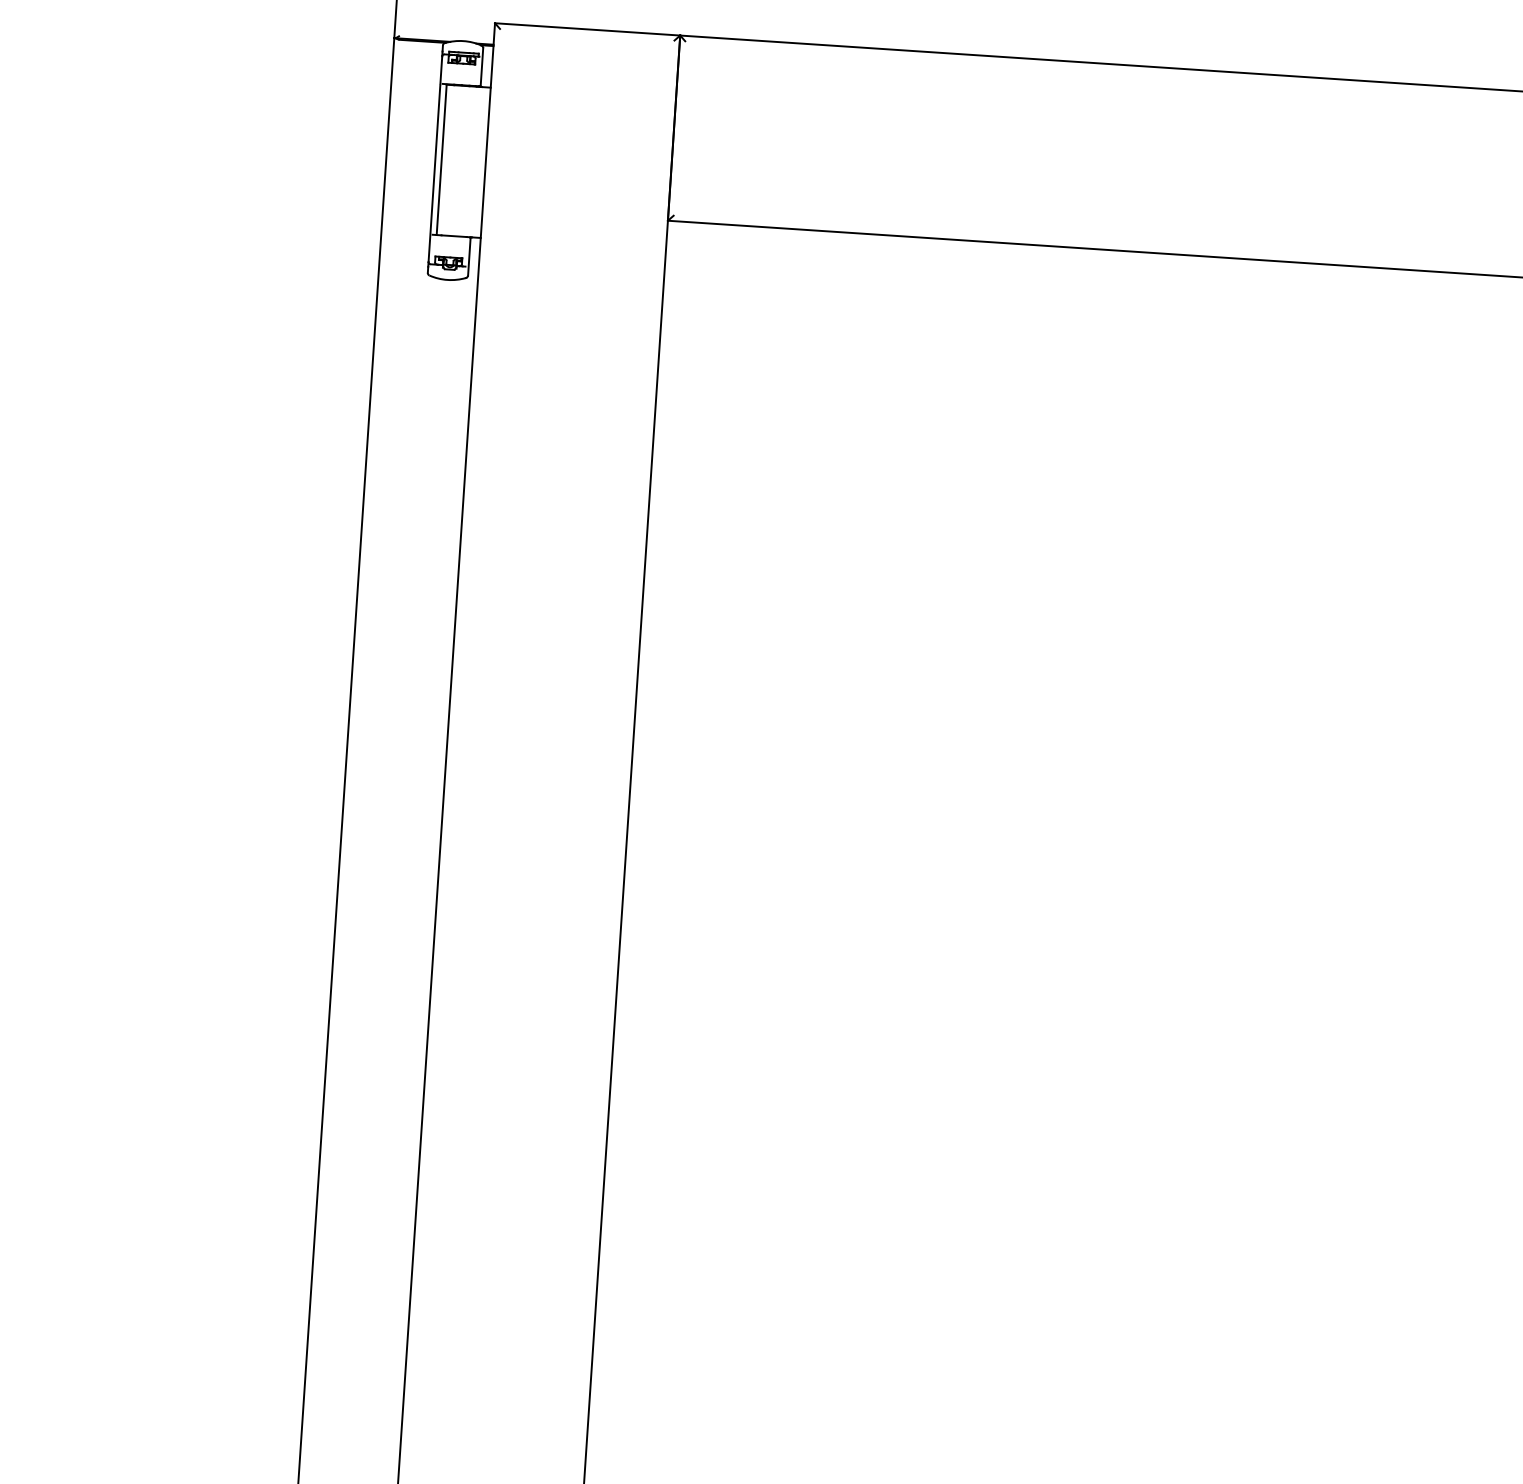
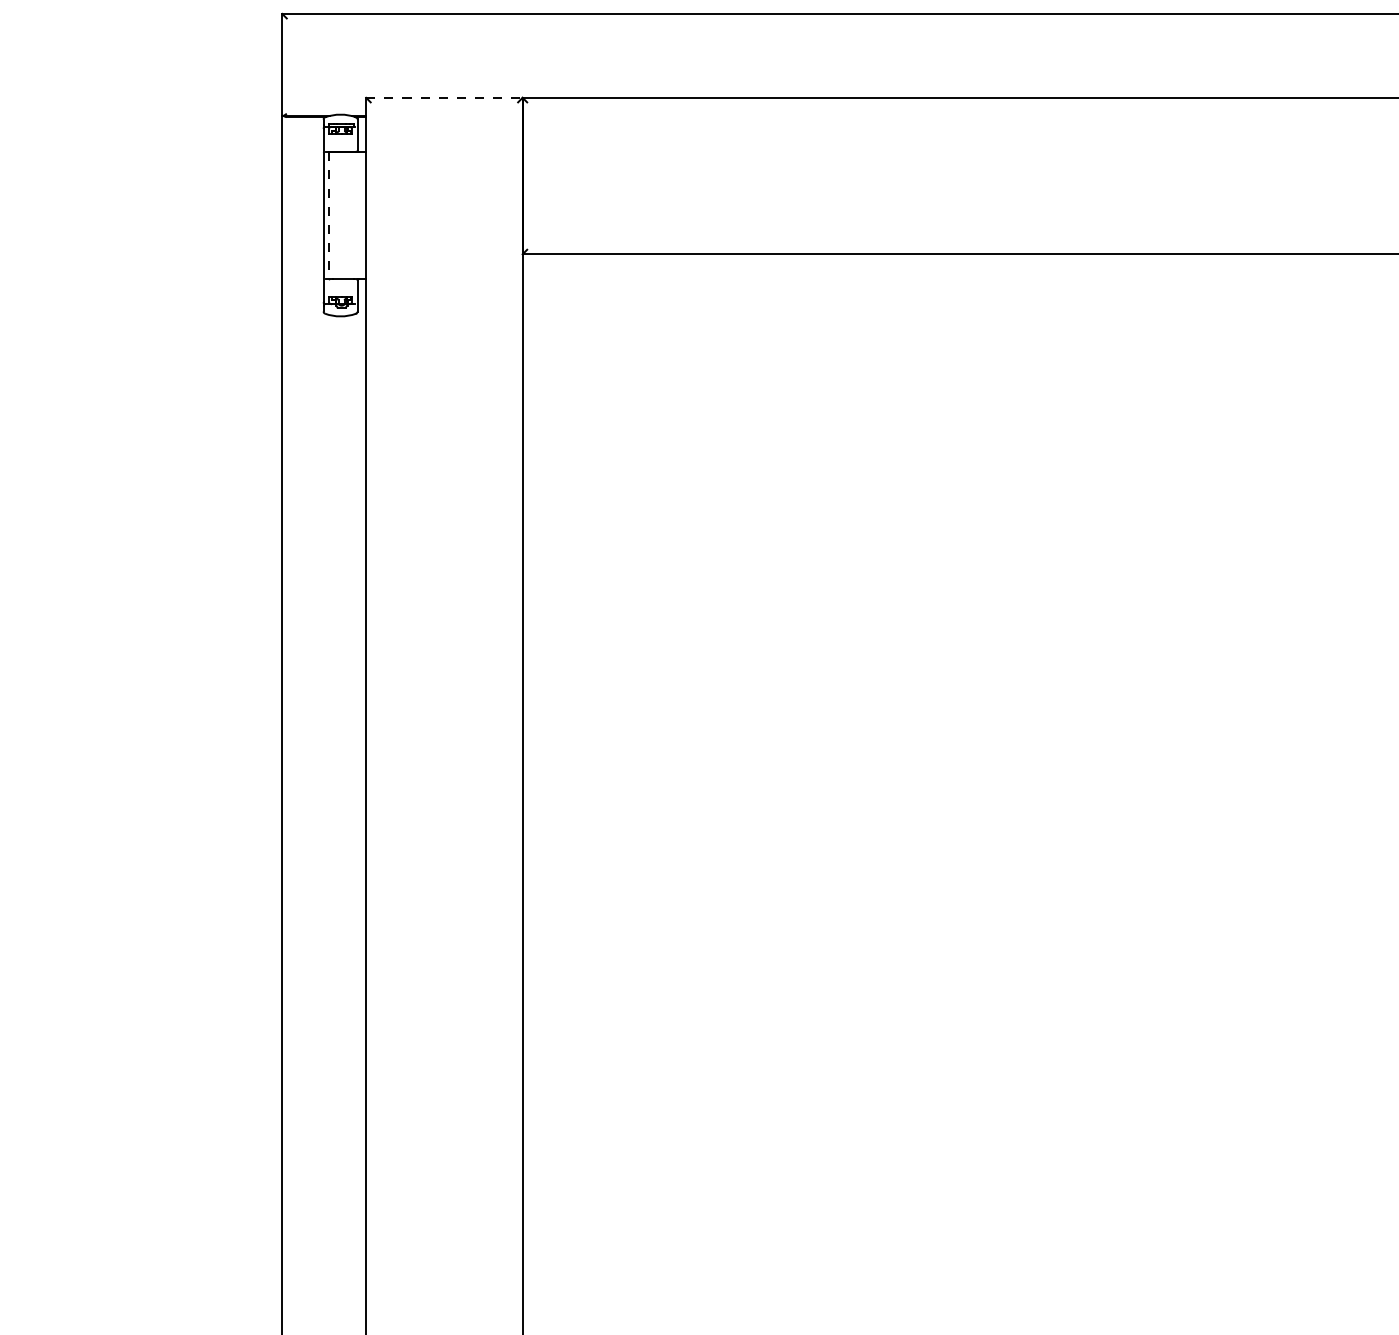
line: (587, 29) -> (444, 97), solid -> dashed
line: (441, 160) -> (328, 216), solid -> dashed

